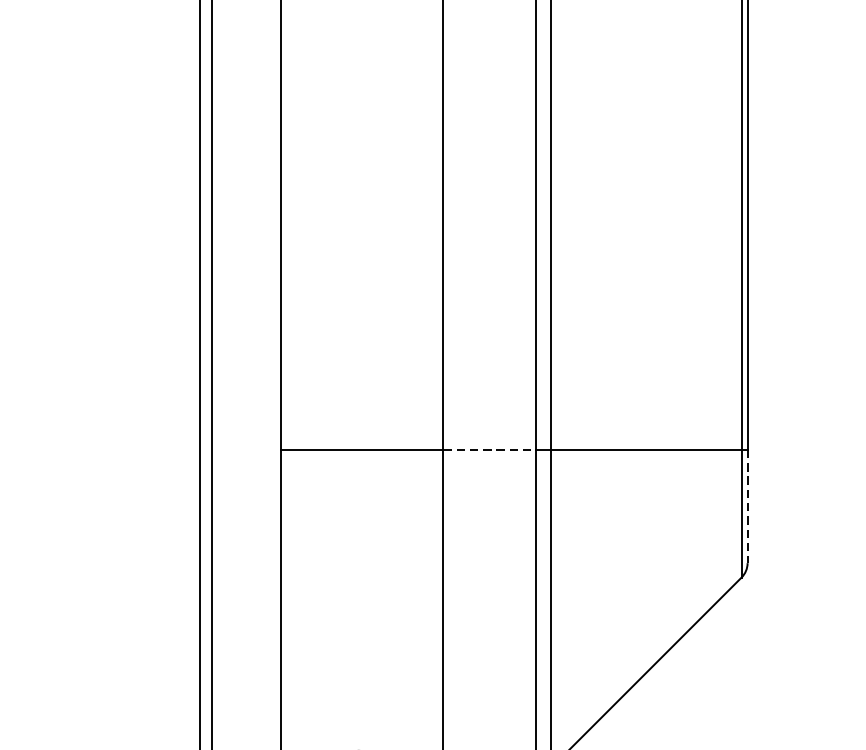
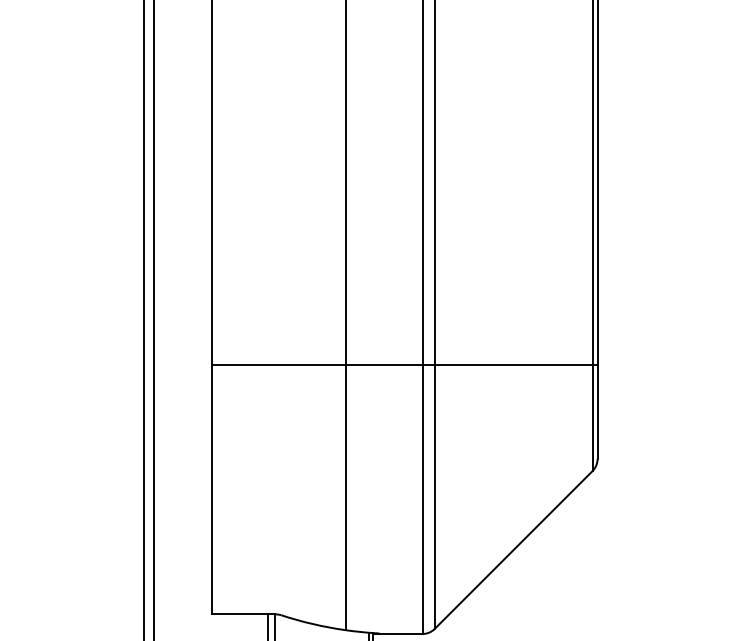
line: (490, 449) -> (384, 365), dashed -> solid
line: (747, 506) -> (597, 412), dashed -> solid

